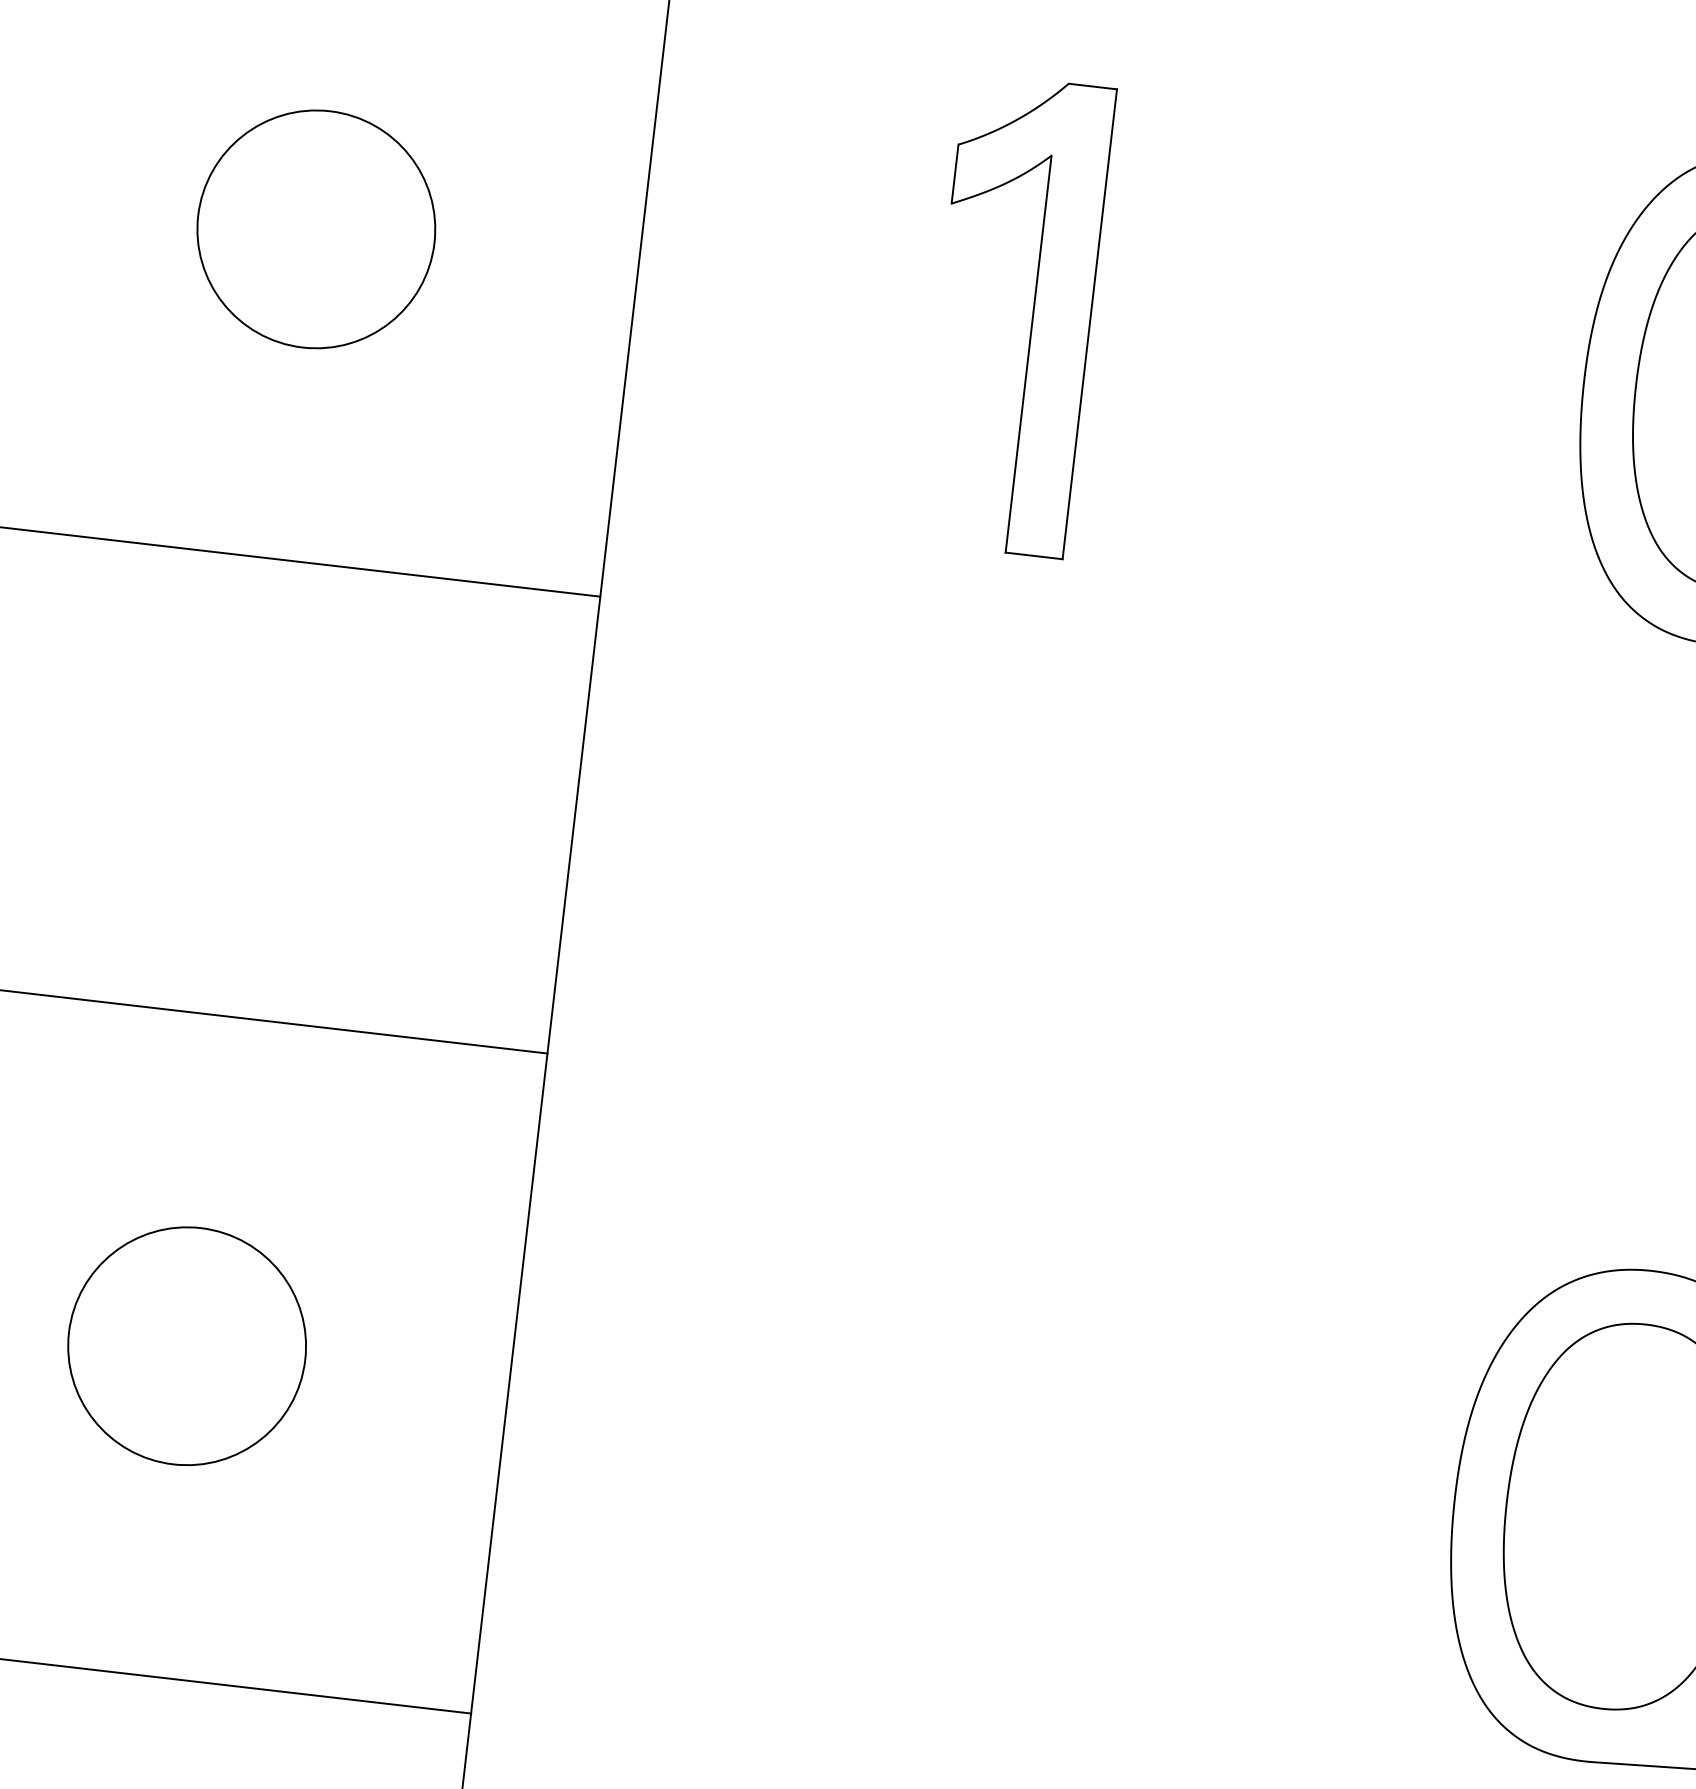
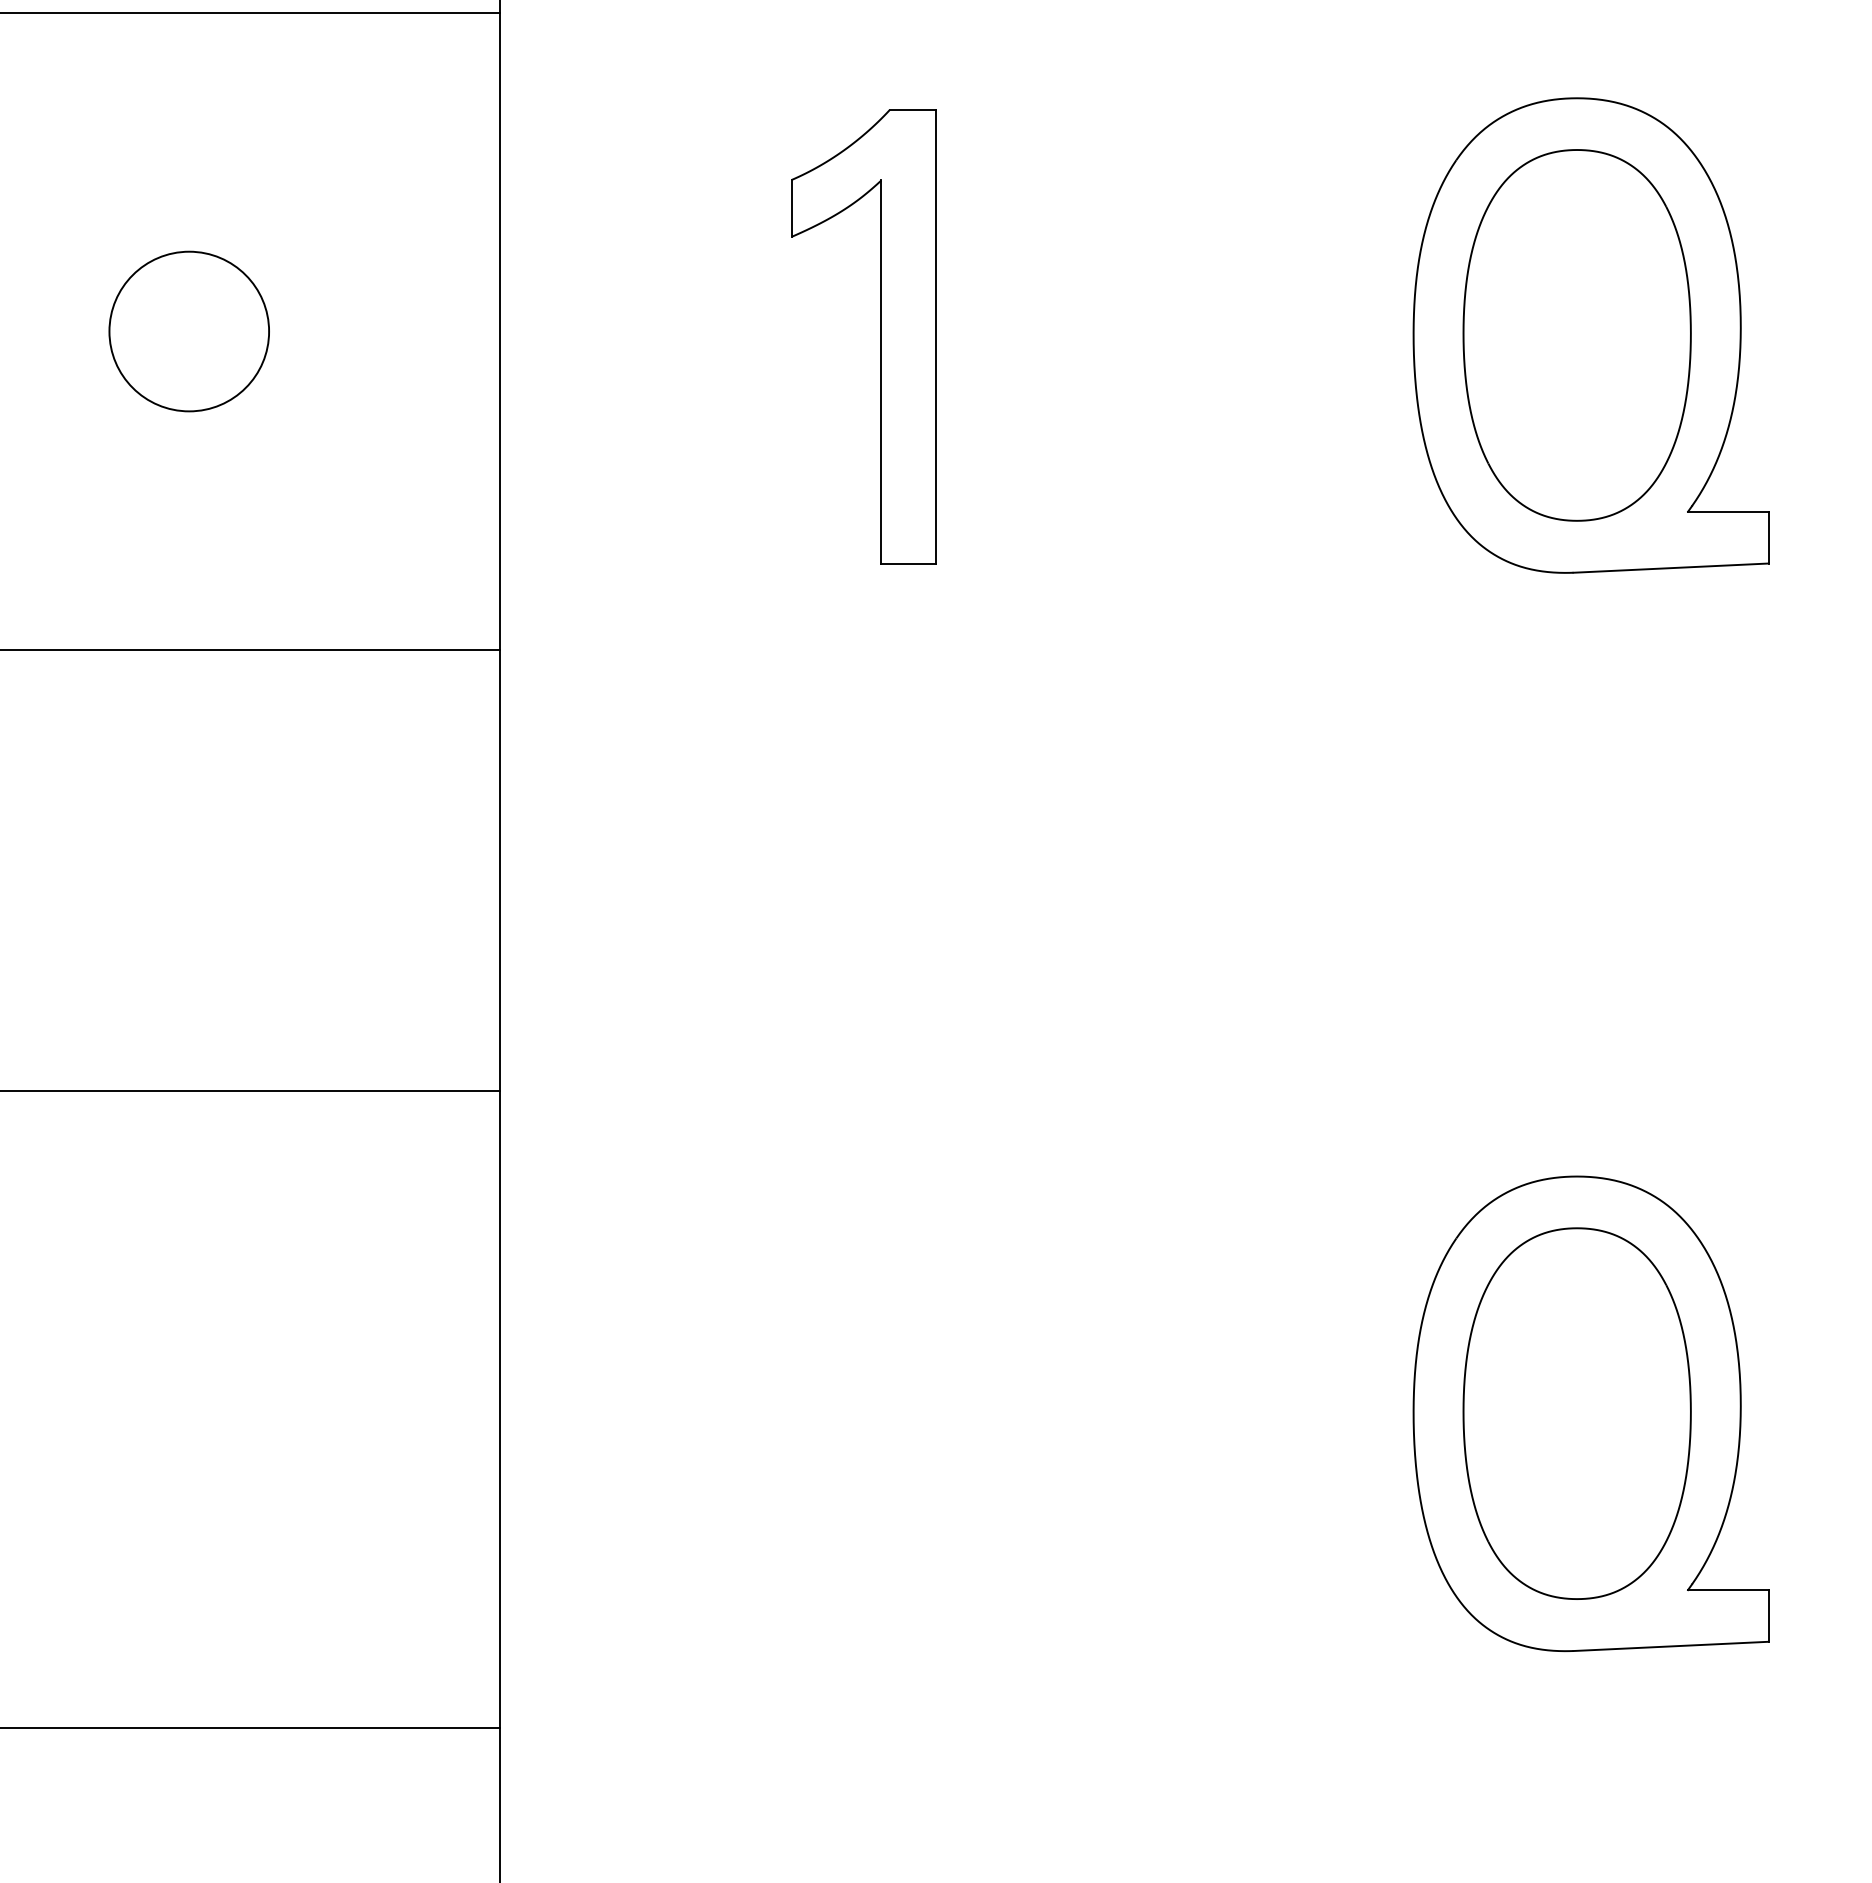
circle: (316, 229) -> (189, 331), size x0.7
circle: (187, 1346) -> (189, 1409), removed

